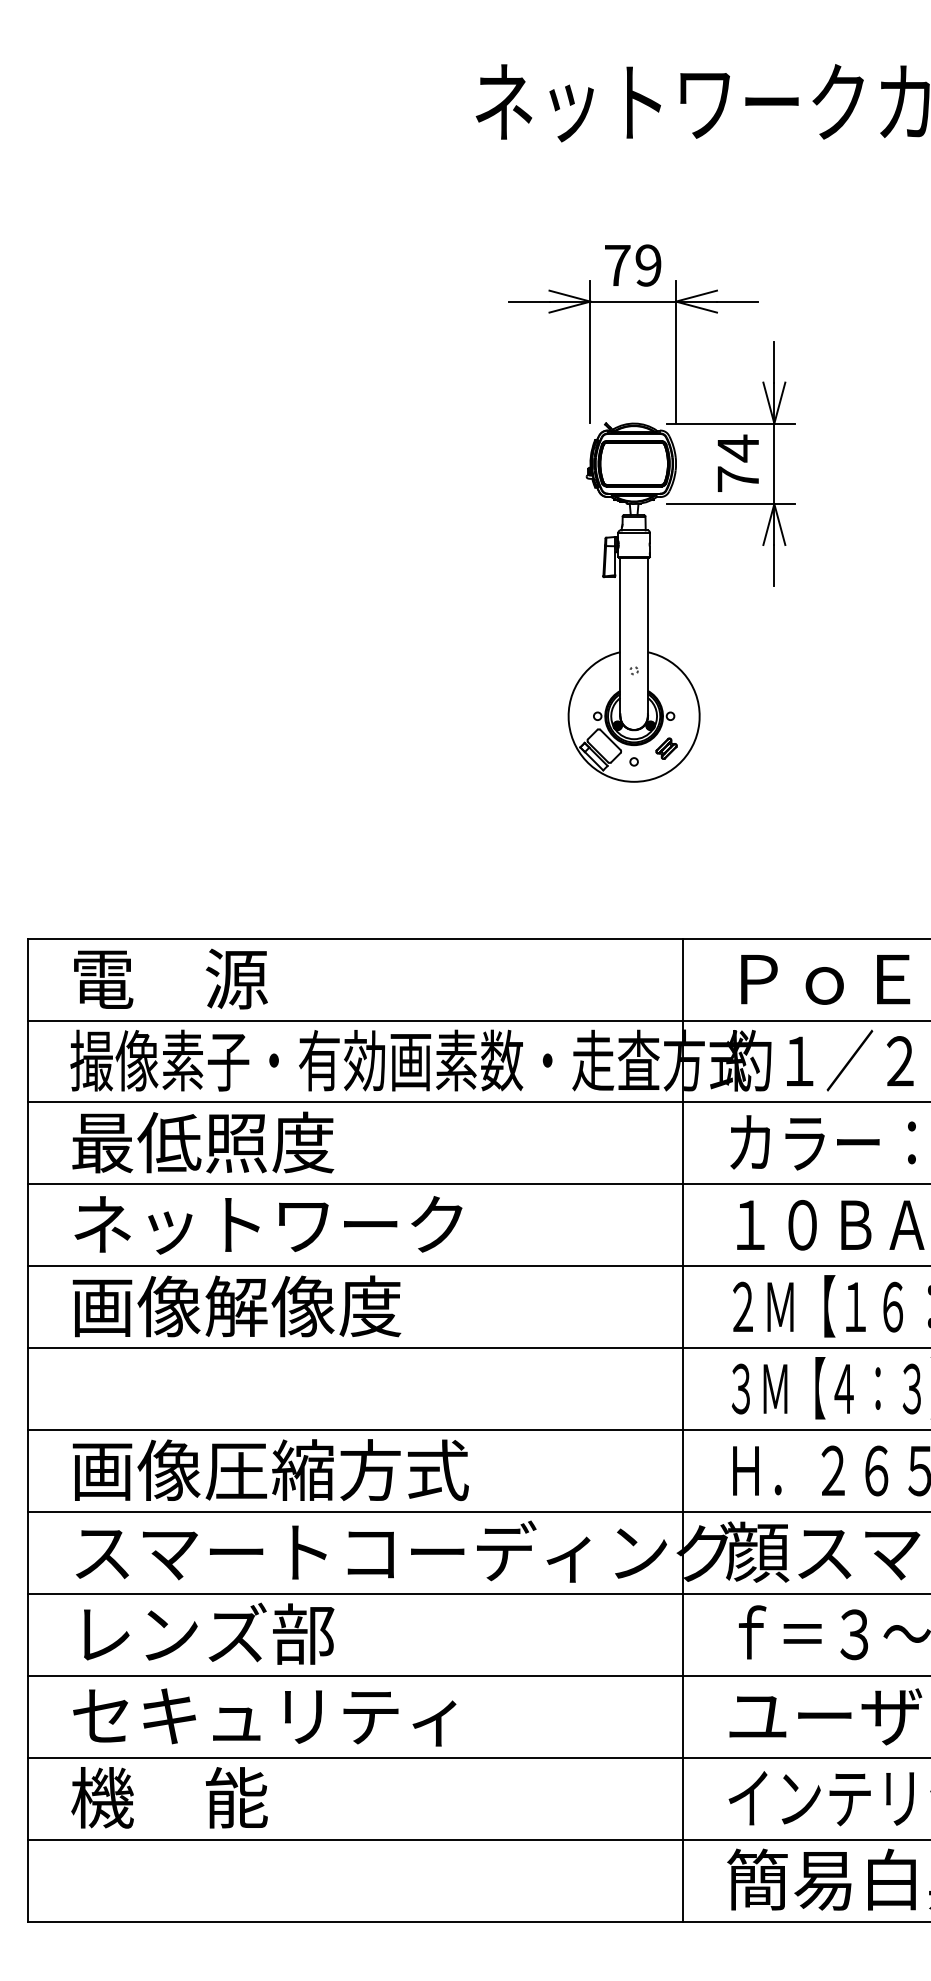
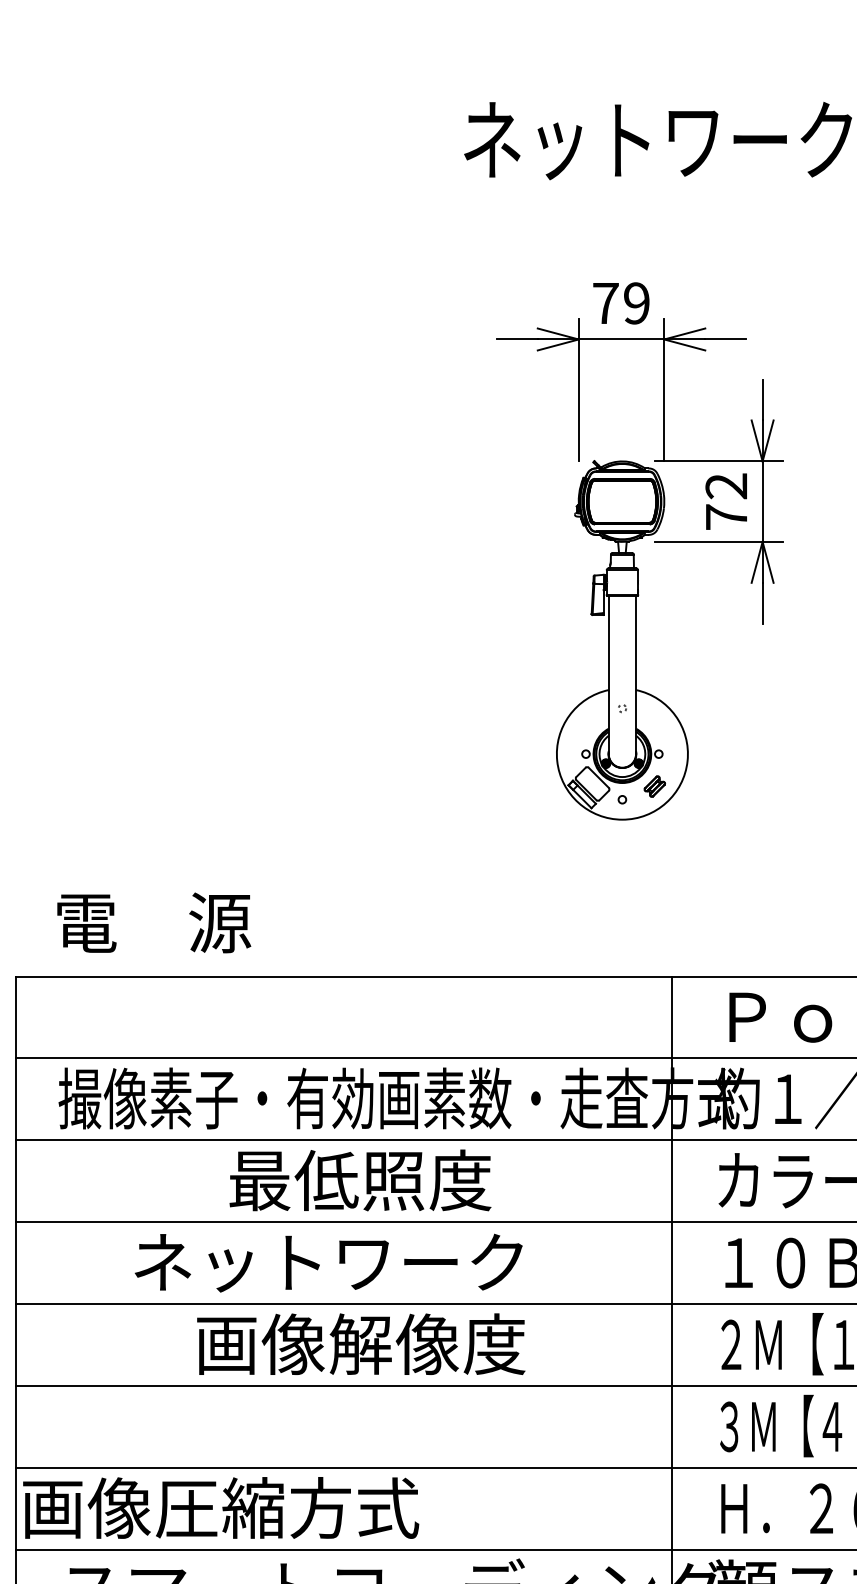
text: (737, 448) -> (725, 486), 74 -> 72
text: (170, 978) -> (153, 922), moved
text: (203, 1142) -> (360, 1180), moved
text: (268, 1225) -> (328, 1263), moved
text: (236, 1306) -> (360, 1344), moved
text: (270, 1470) -> (220, 1508), moved

